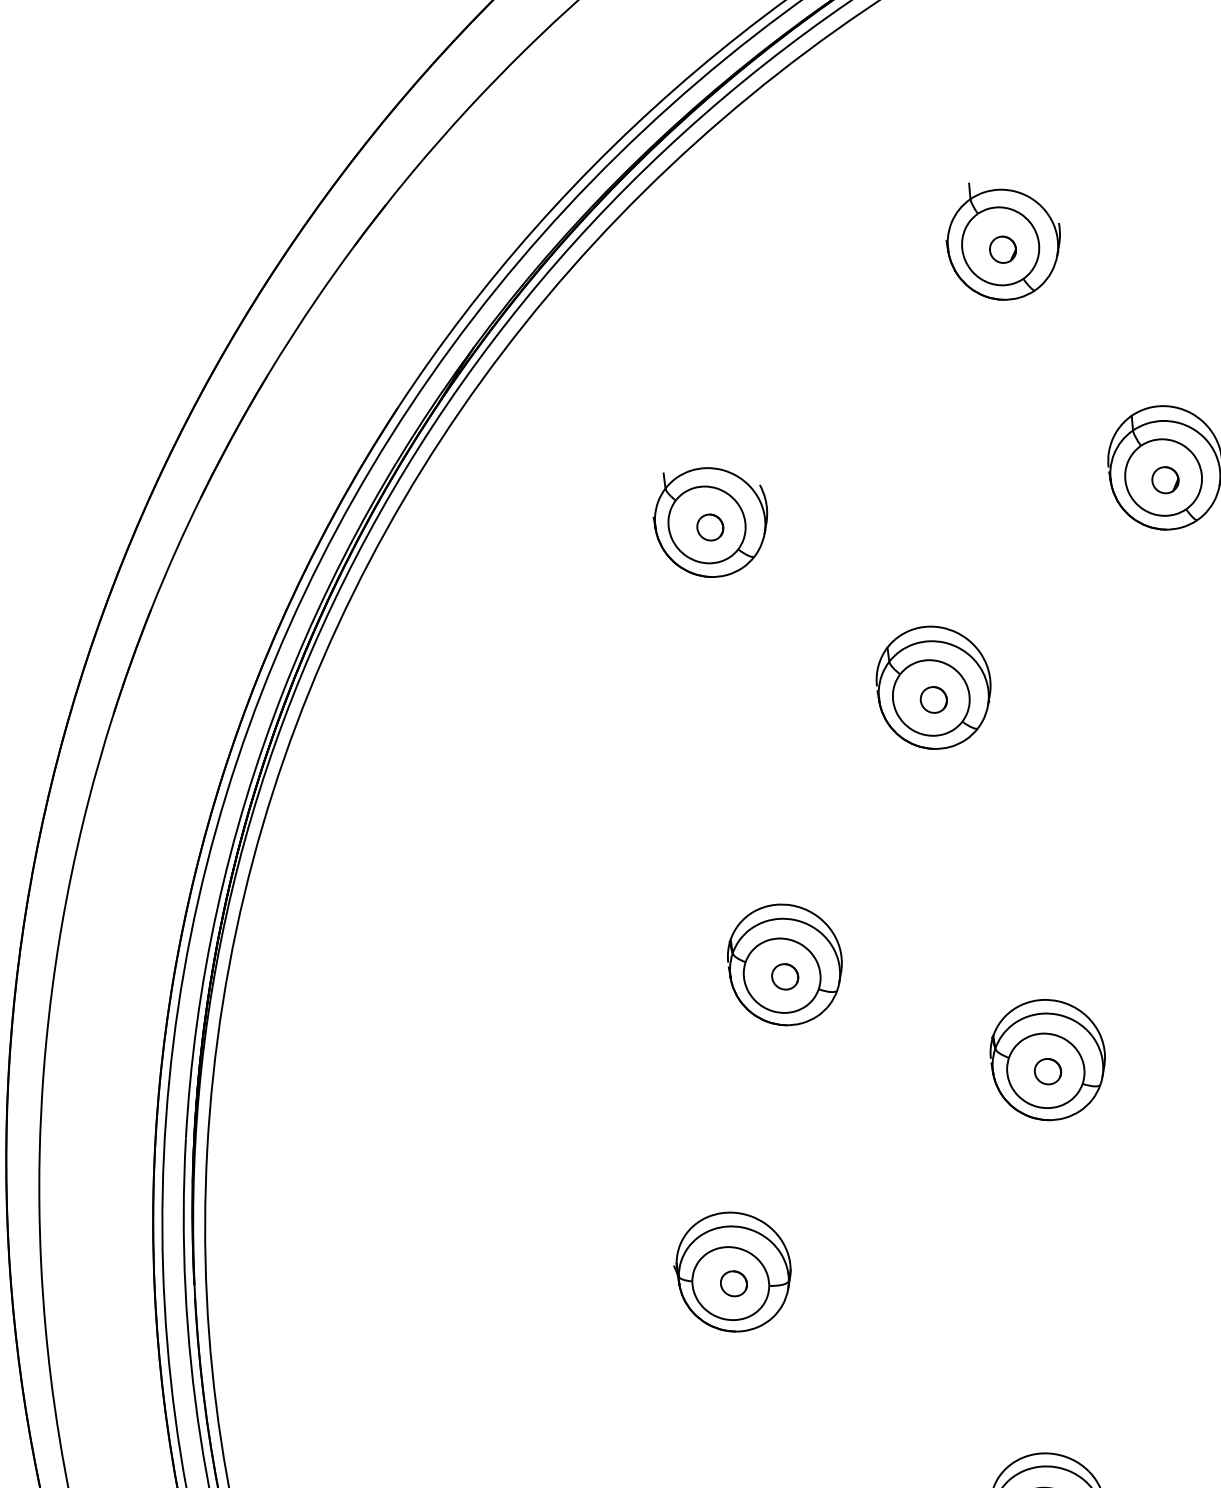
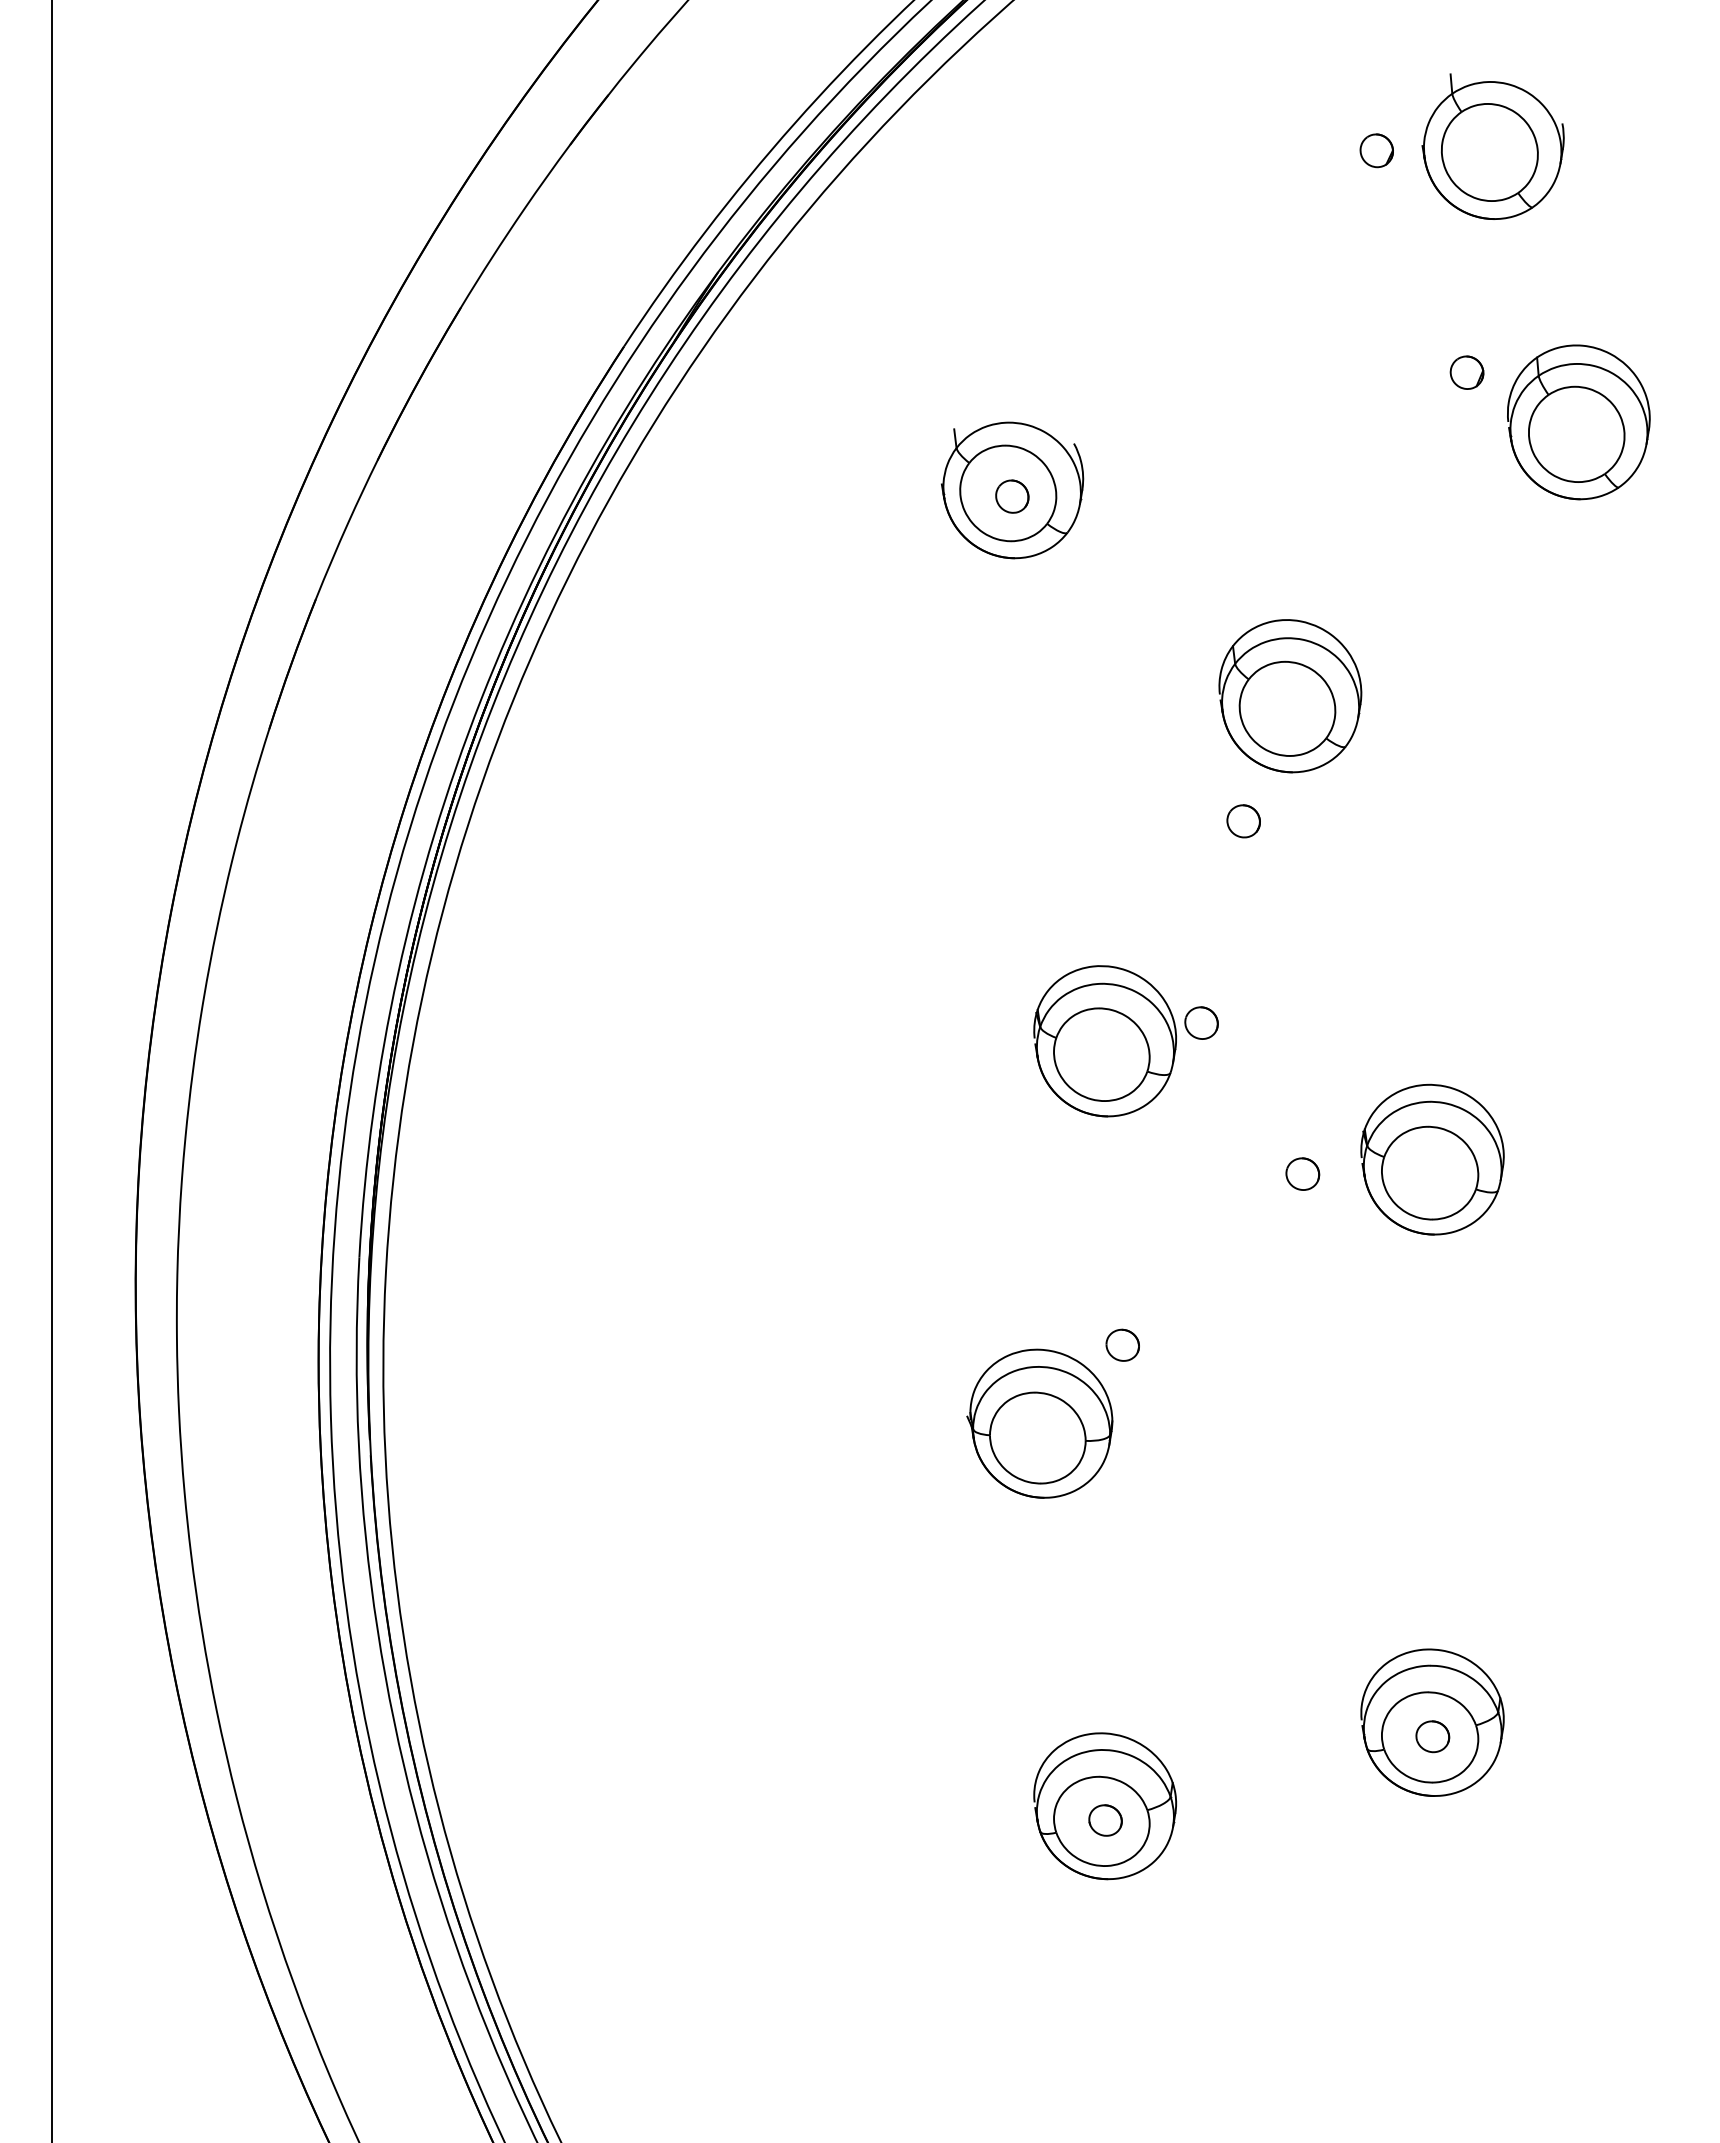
part: (1002, 241) -> (1492, 146), moved
part: (1164, 480) -> (1466, 372), moved
part: (933, 700) -> (1243, 821), moved
part: (785, 976) -> (1201, 1022), moved
part: (1047, 1071) -> (1302, 1173), moved
part: (733, 1283) -> (1122, 1344), moved

